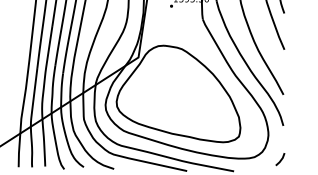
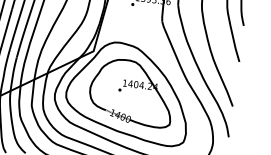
part: (181, 93) -> (131, 92), added

